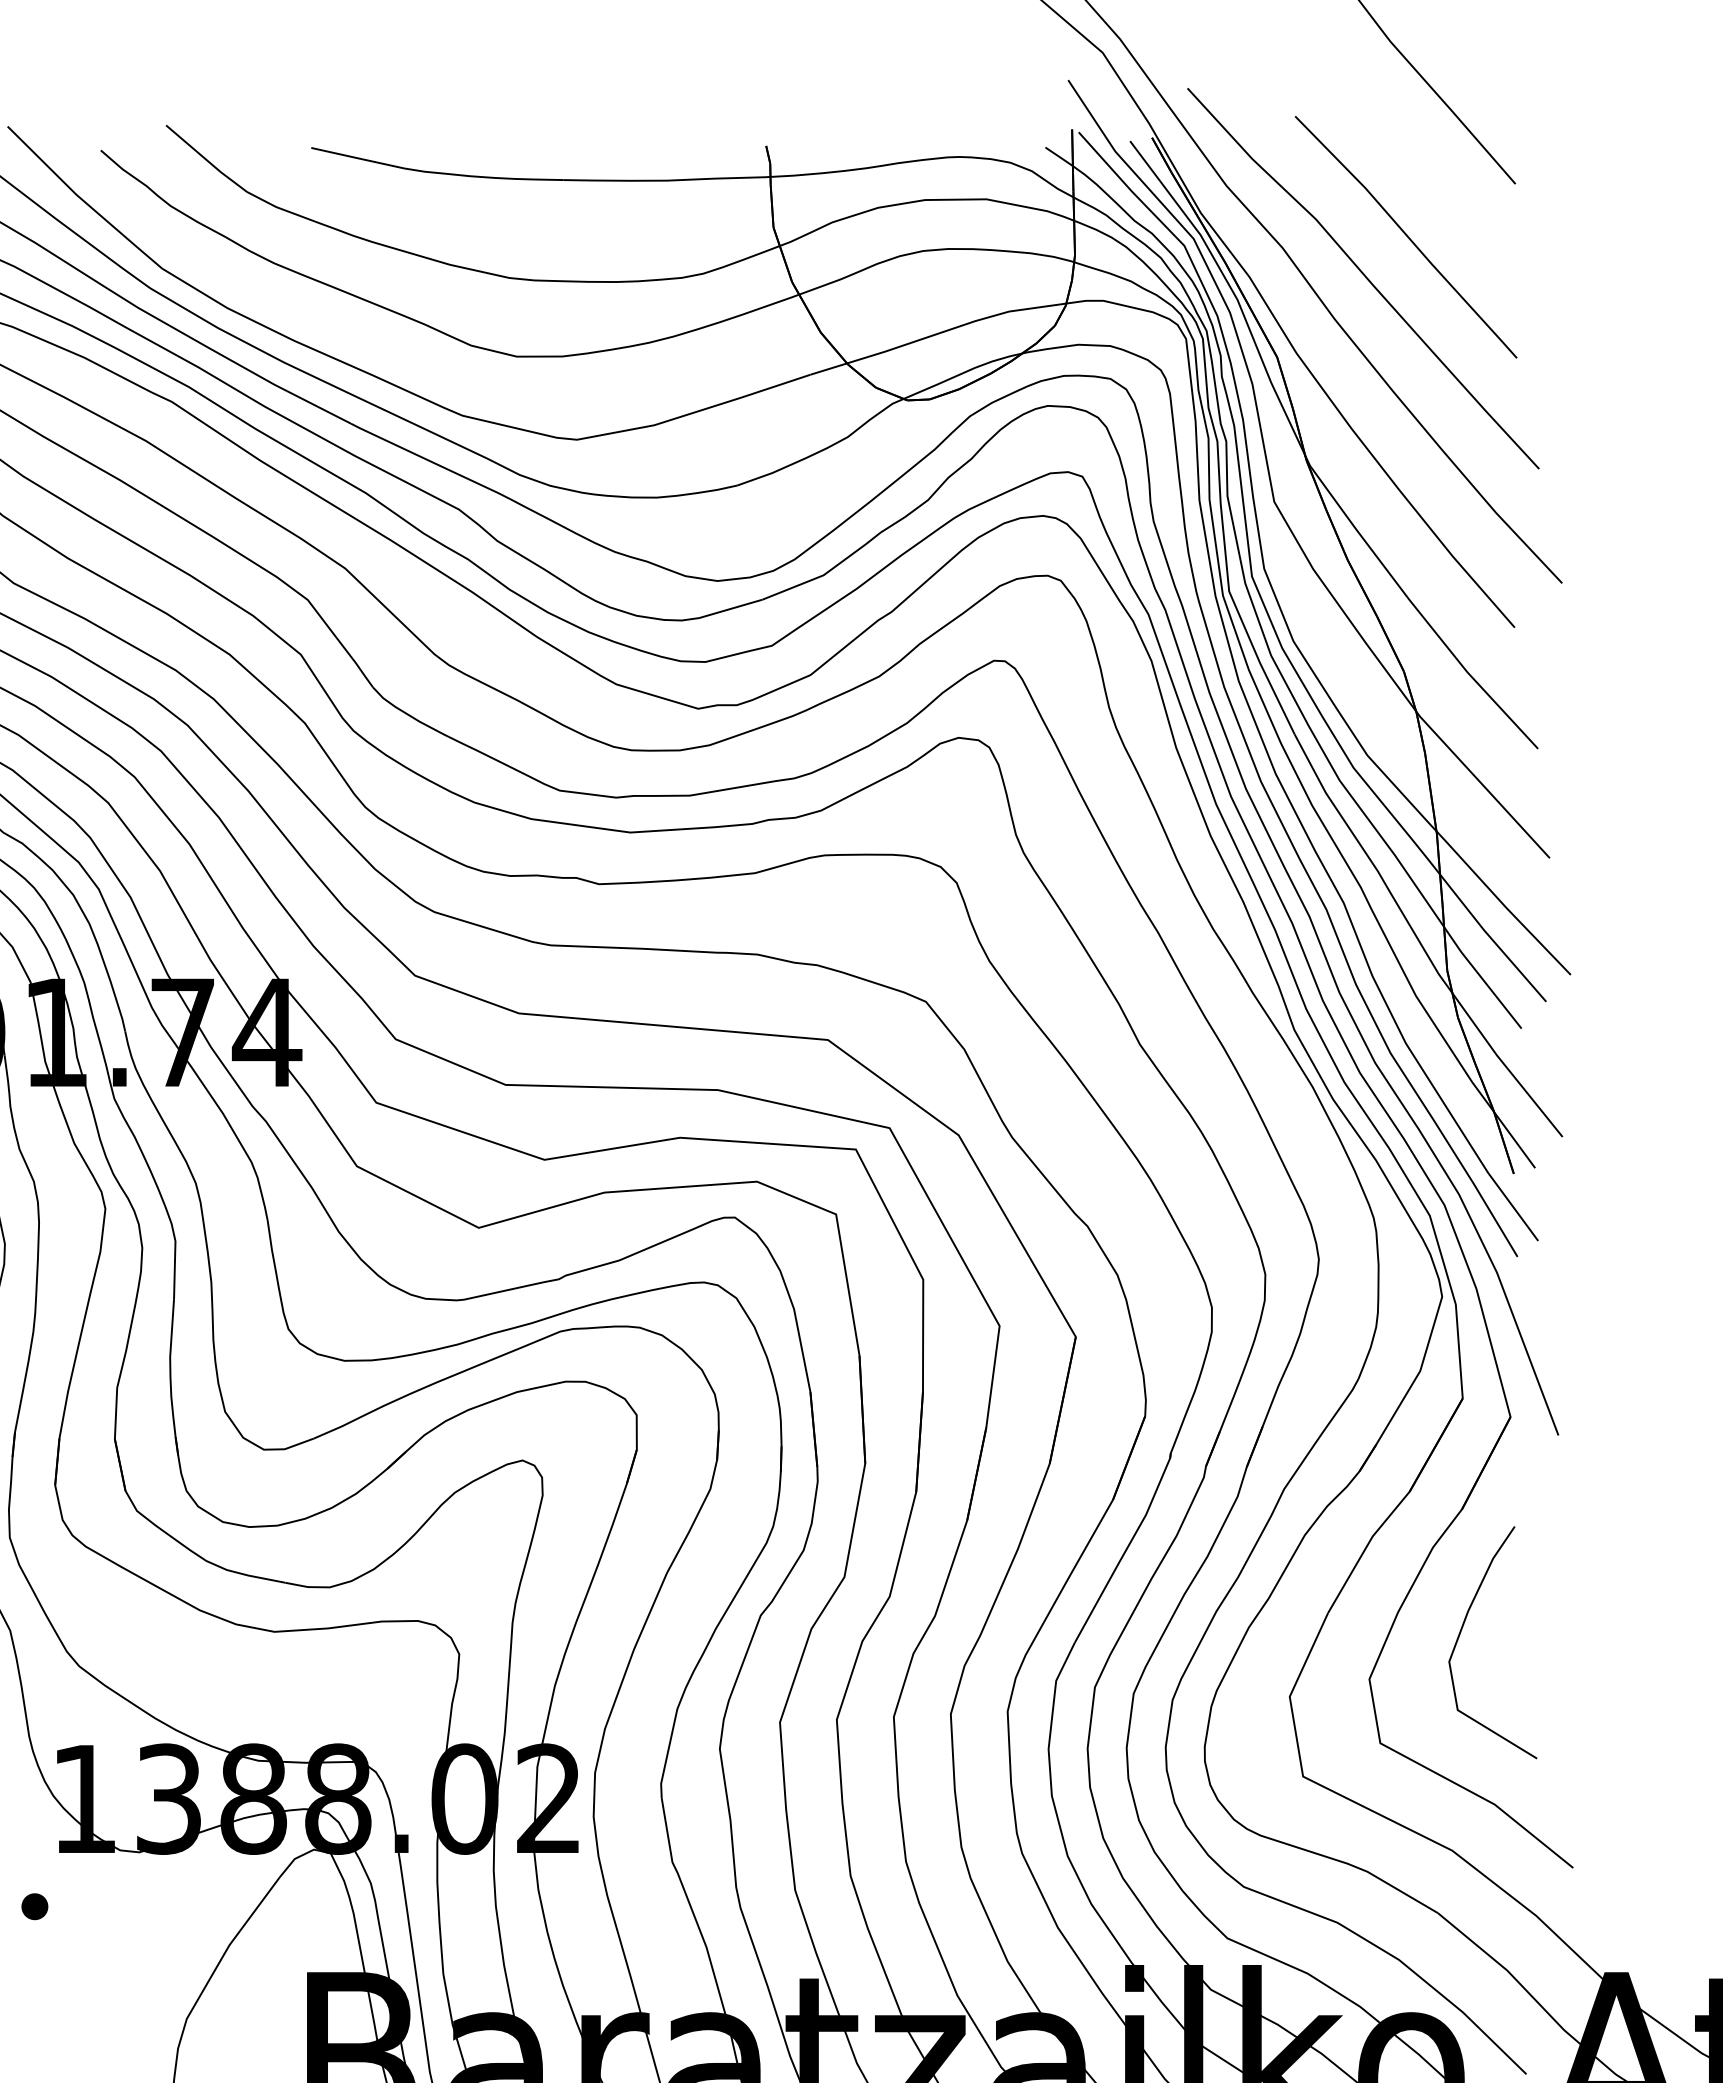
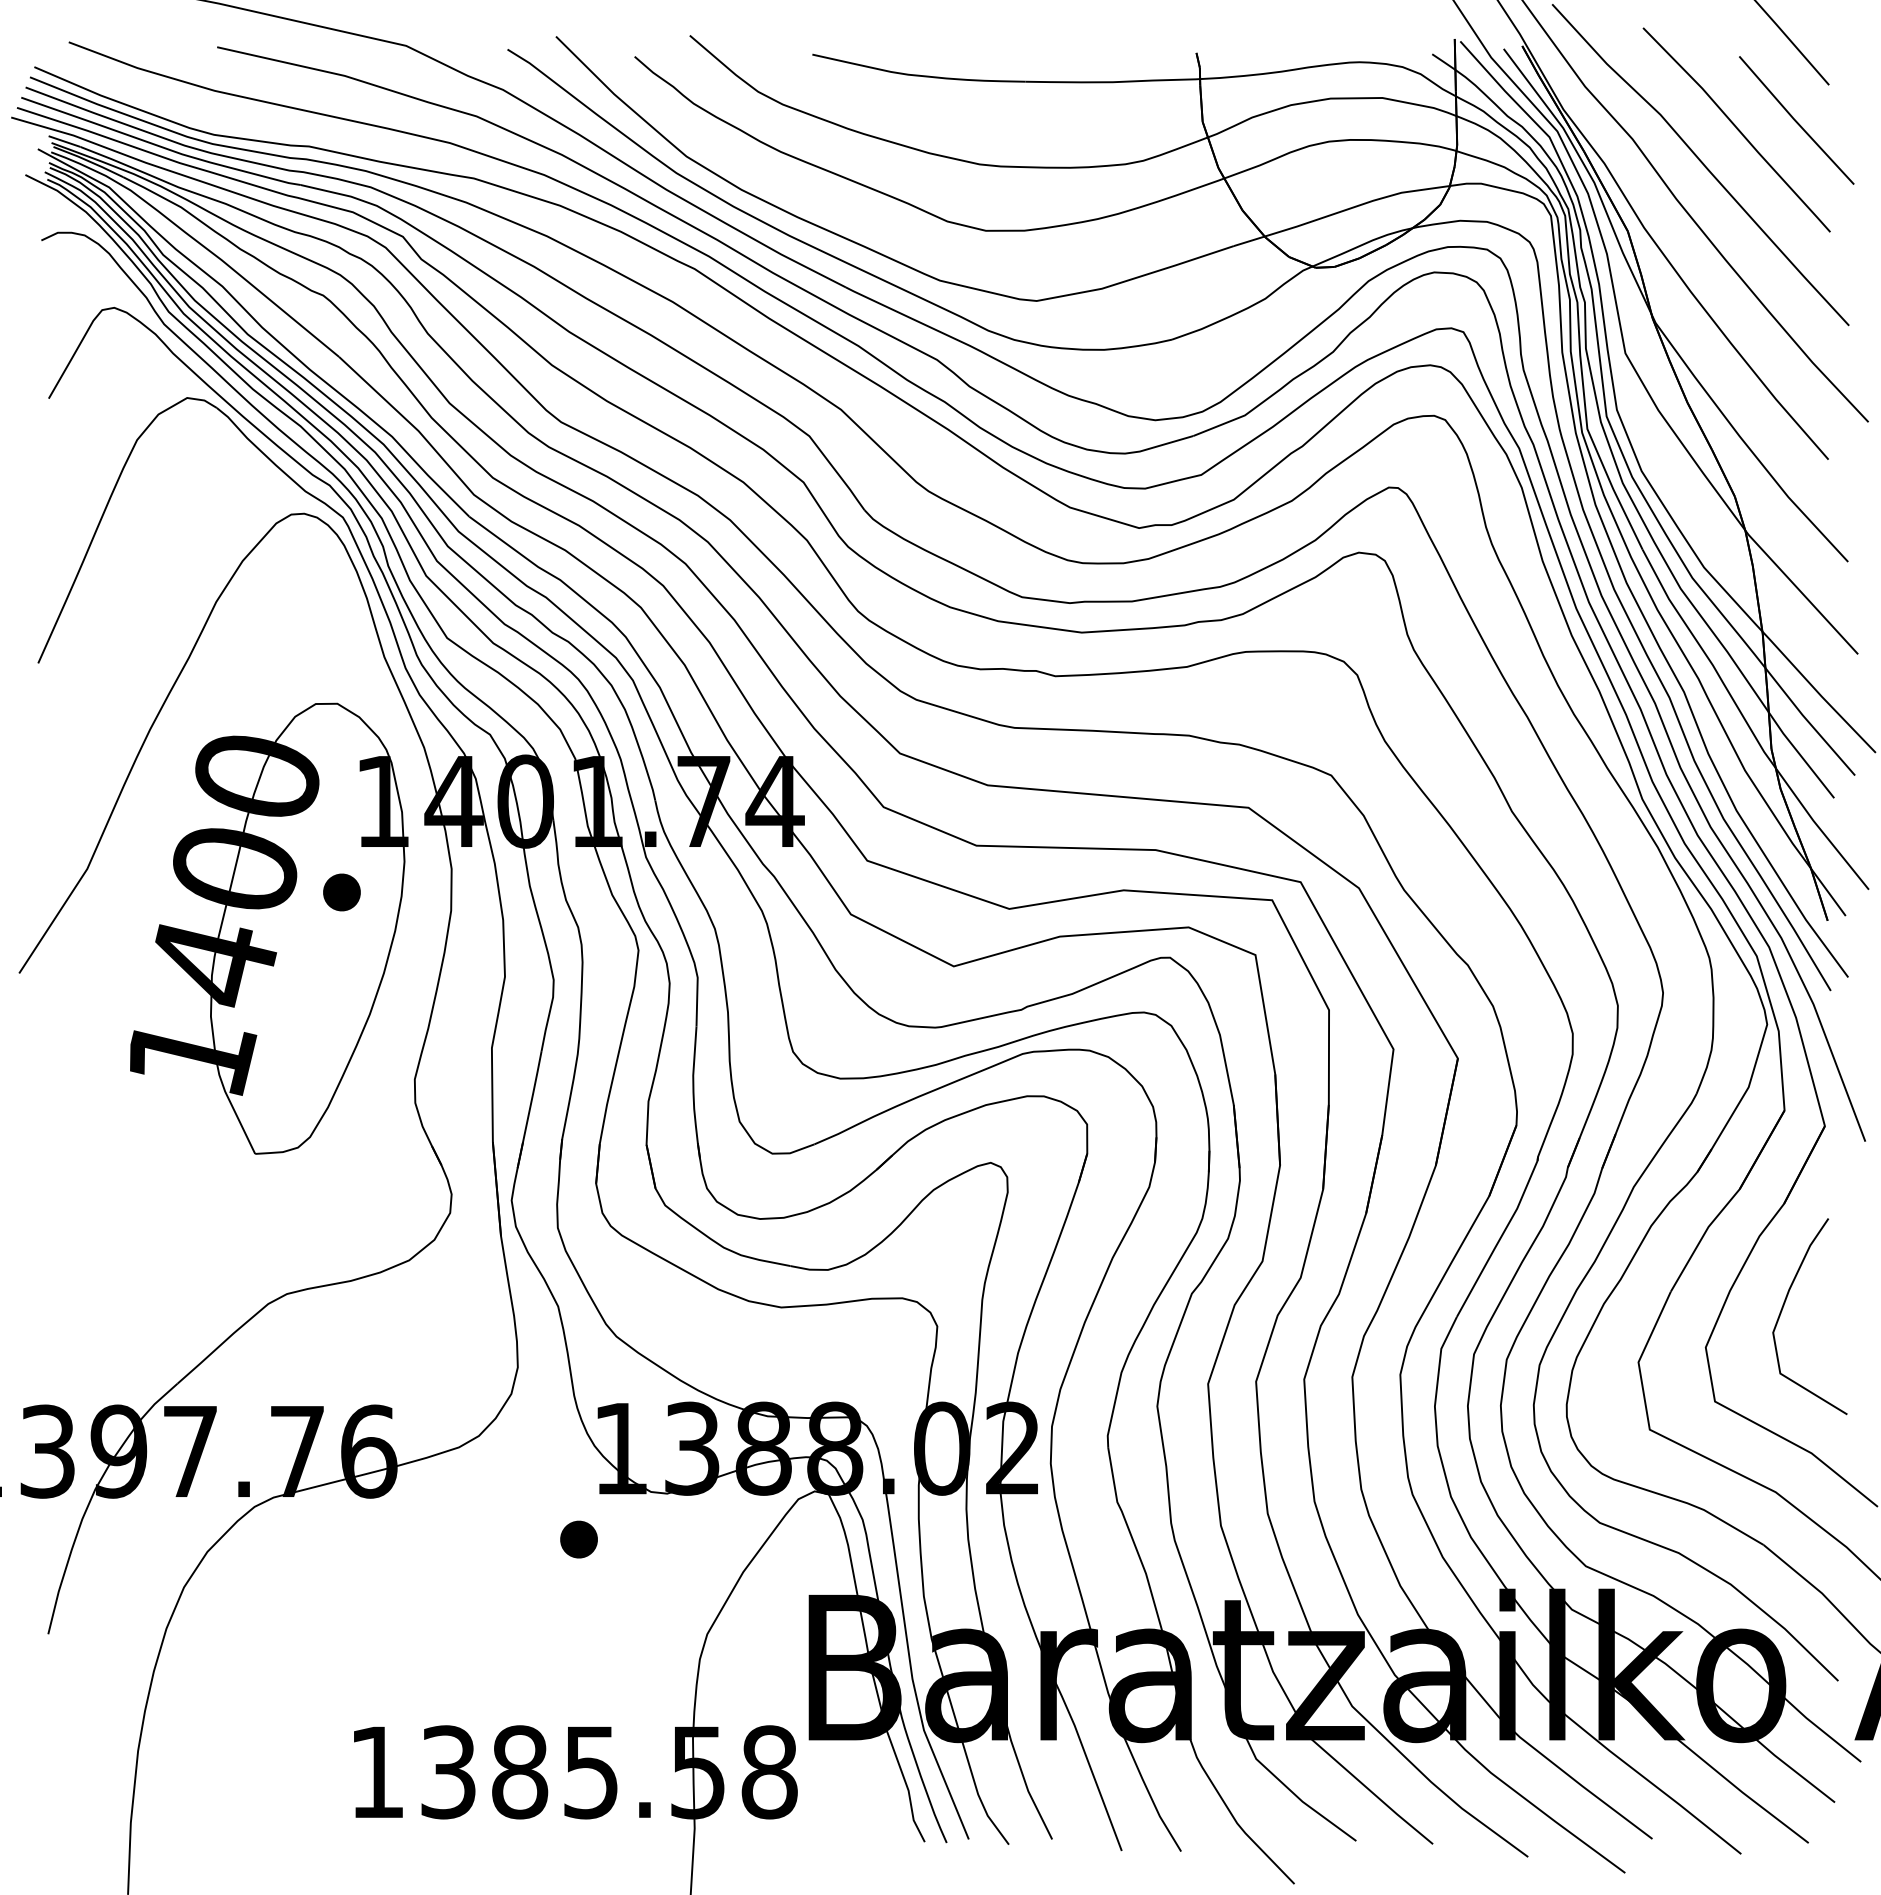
line: (1476, 225) -> (1796, 120), added
part: (34, 1906) -> (578, 1539), size x1.67

